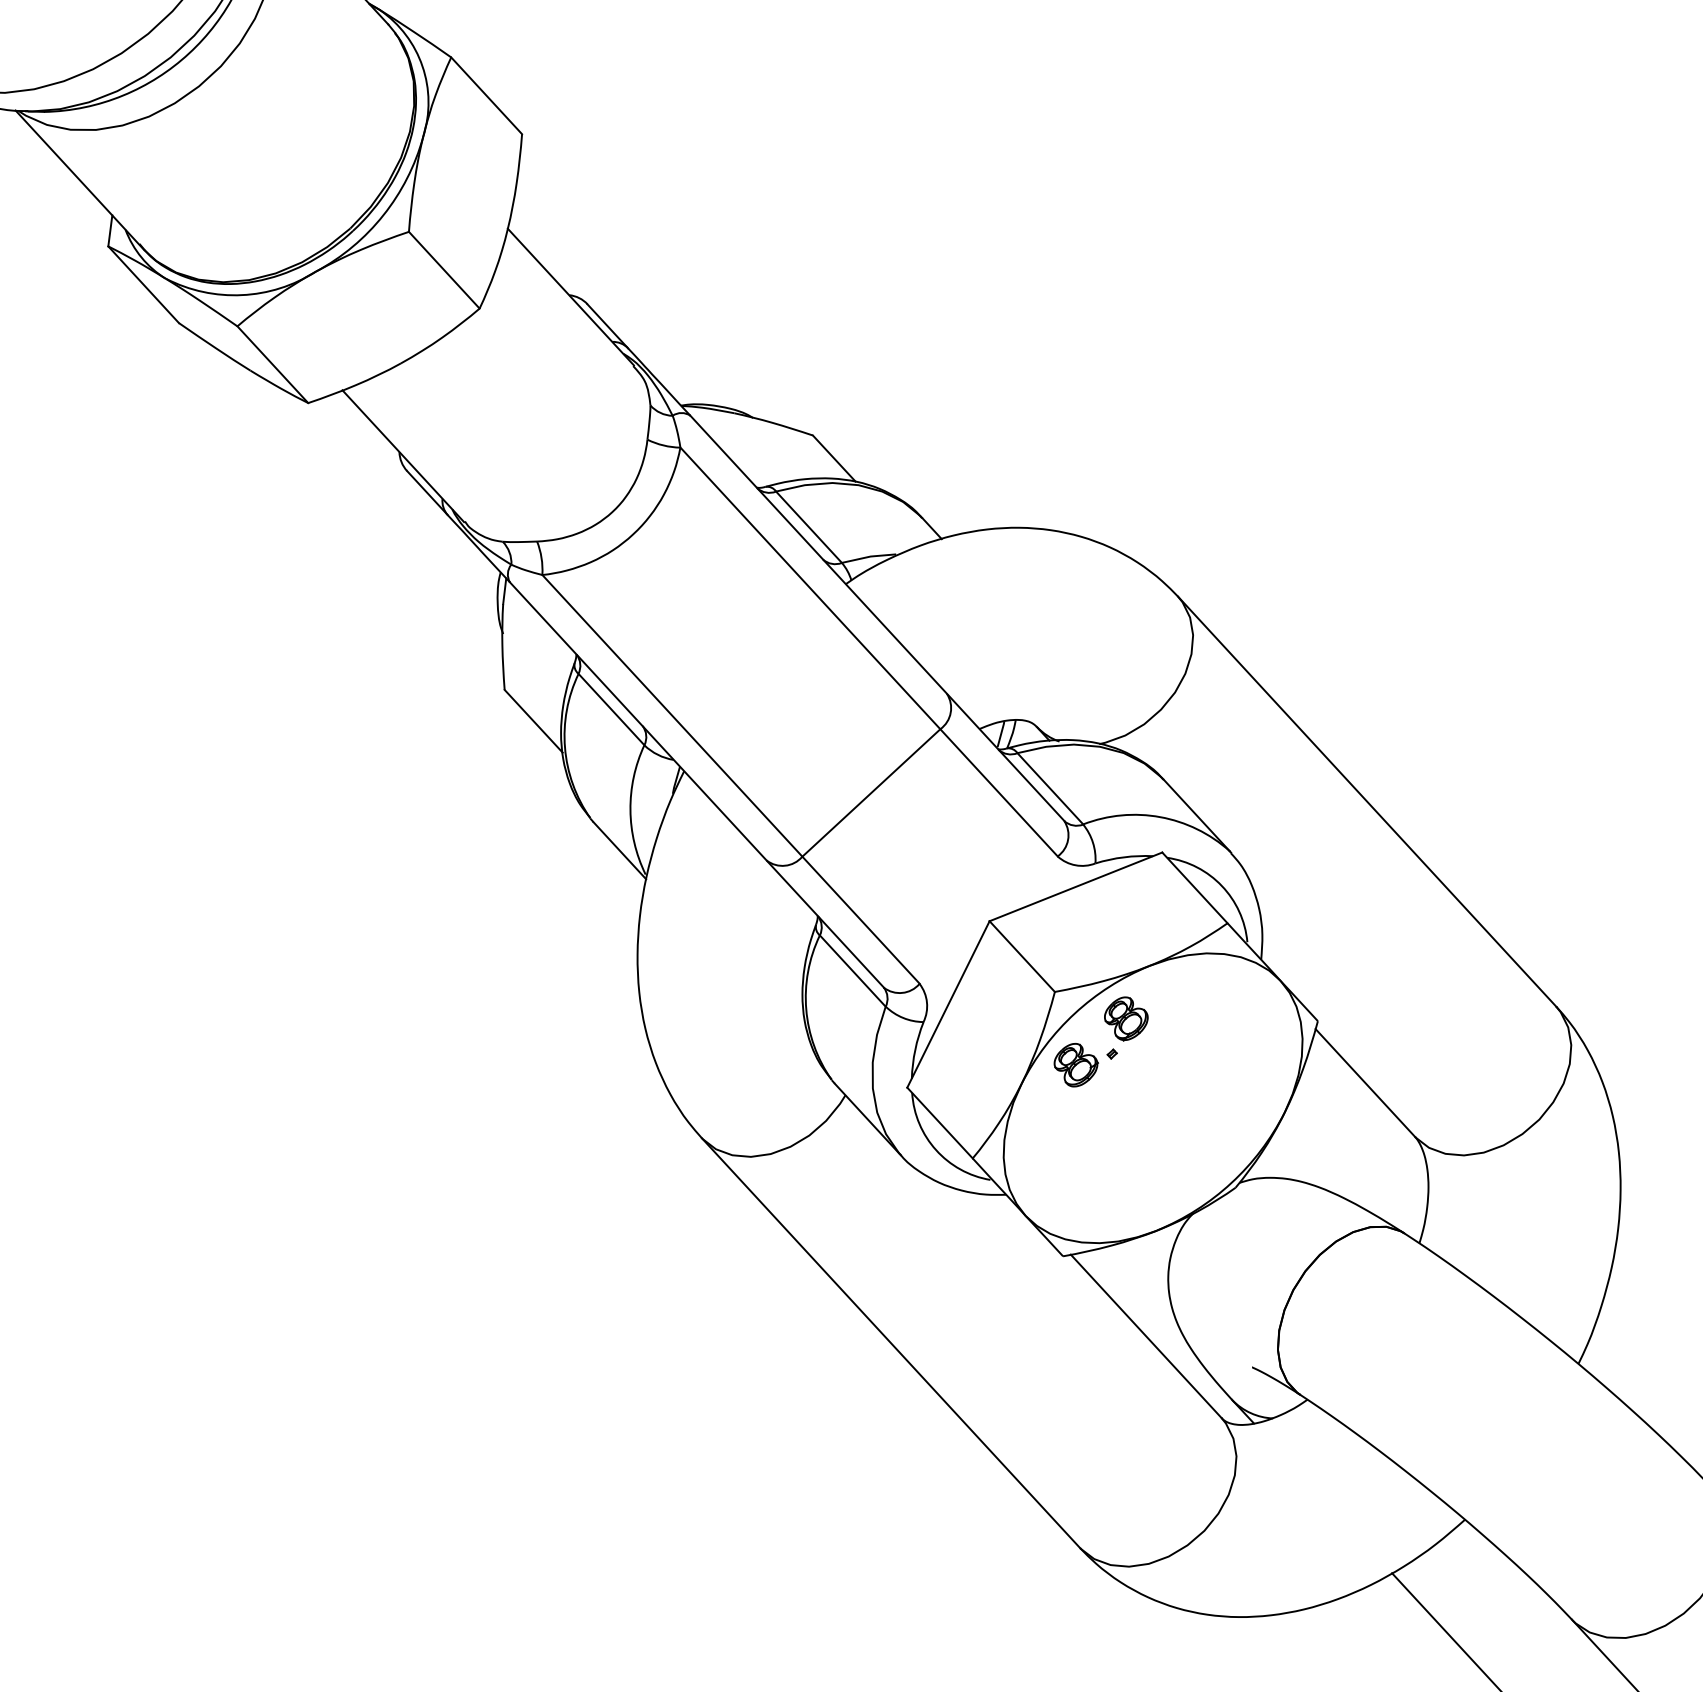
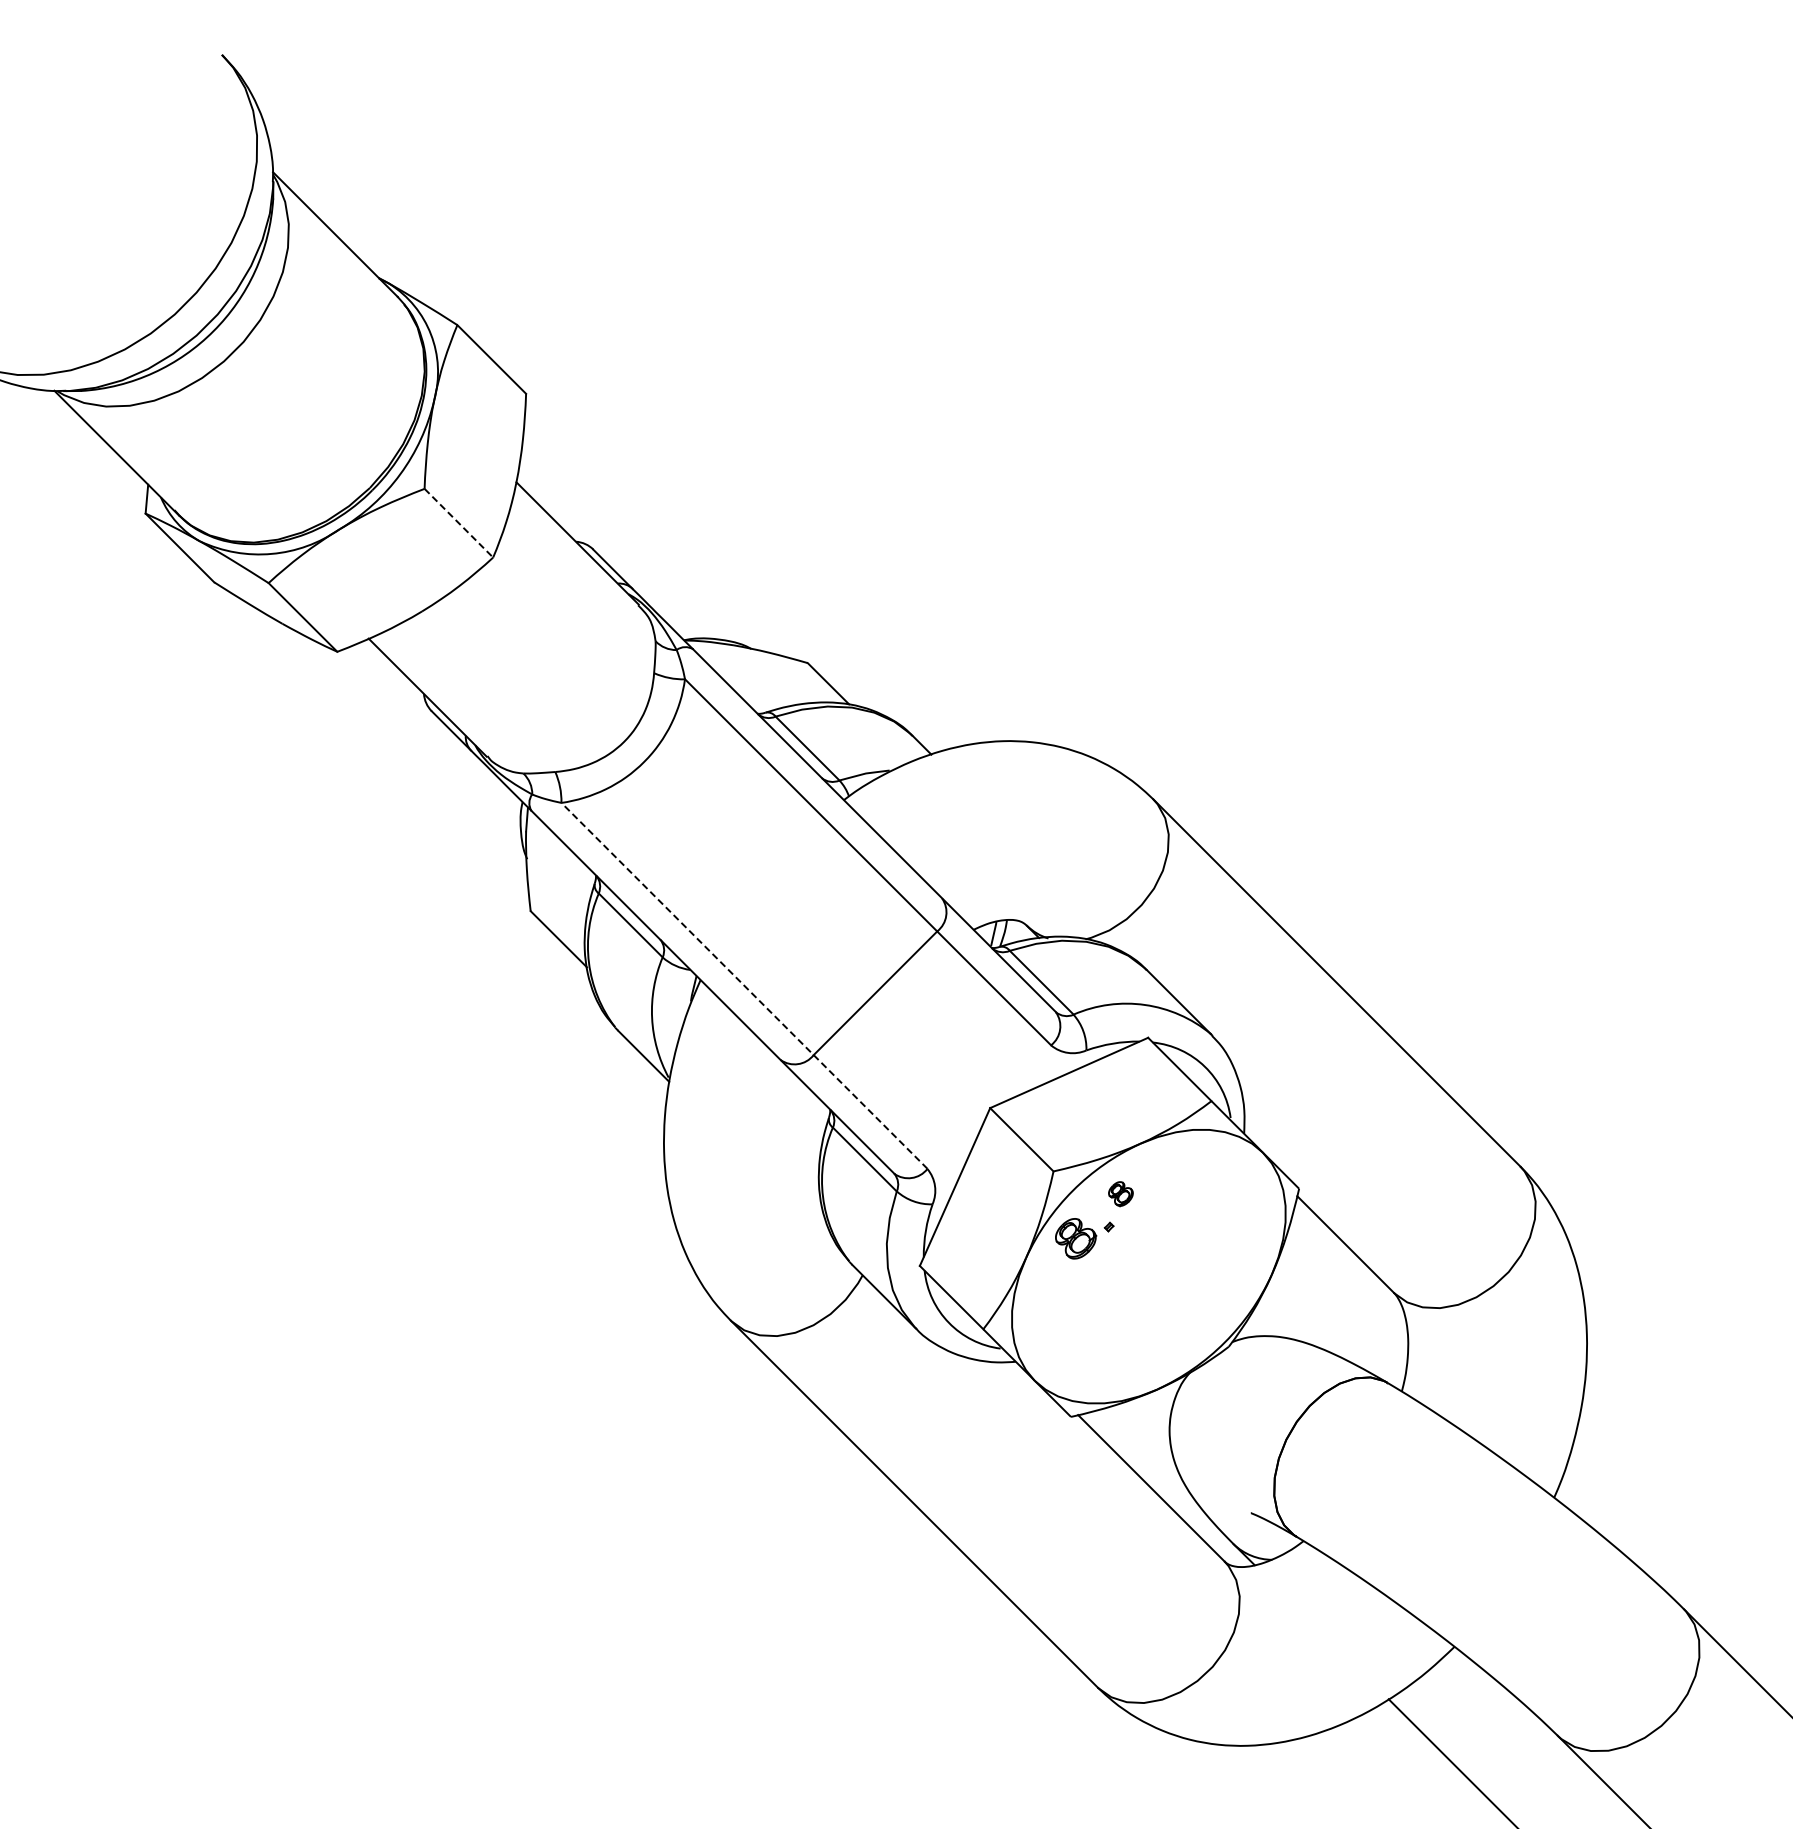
line: (443, 270) -> (458, 523), solid -> dashed
line: (731, 778) -> (744, 985), solid -> dashed
part: (1125, 1019) -> (1120, 1194), size x0.6

